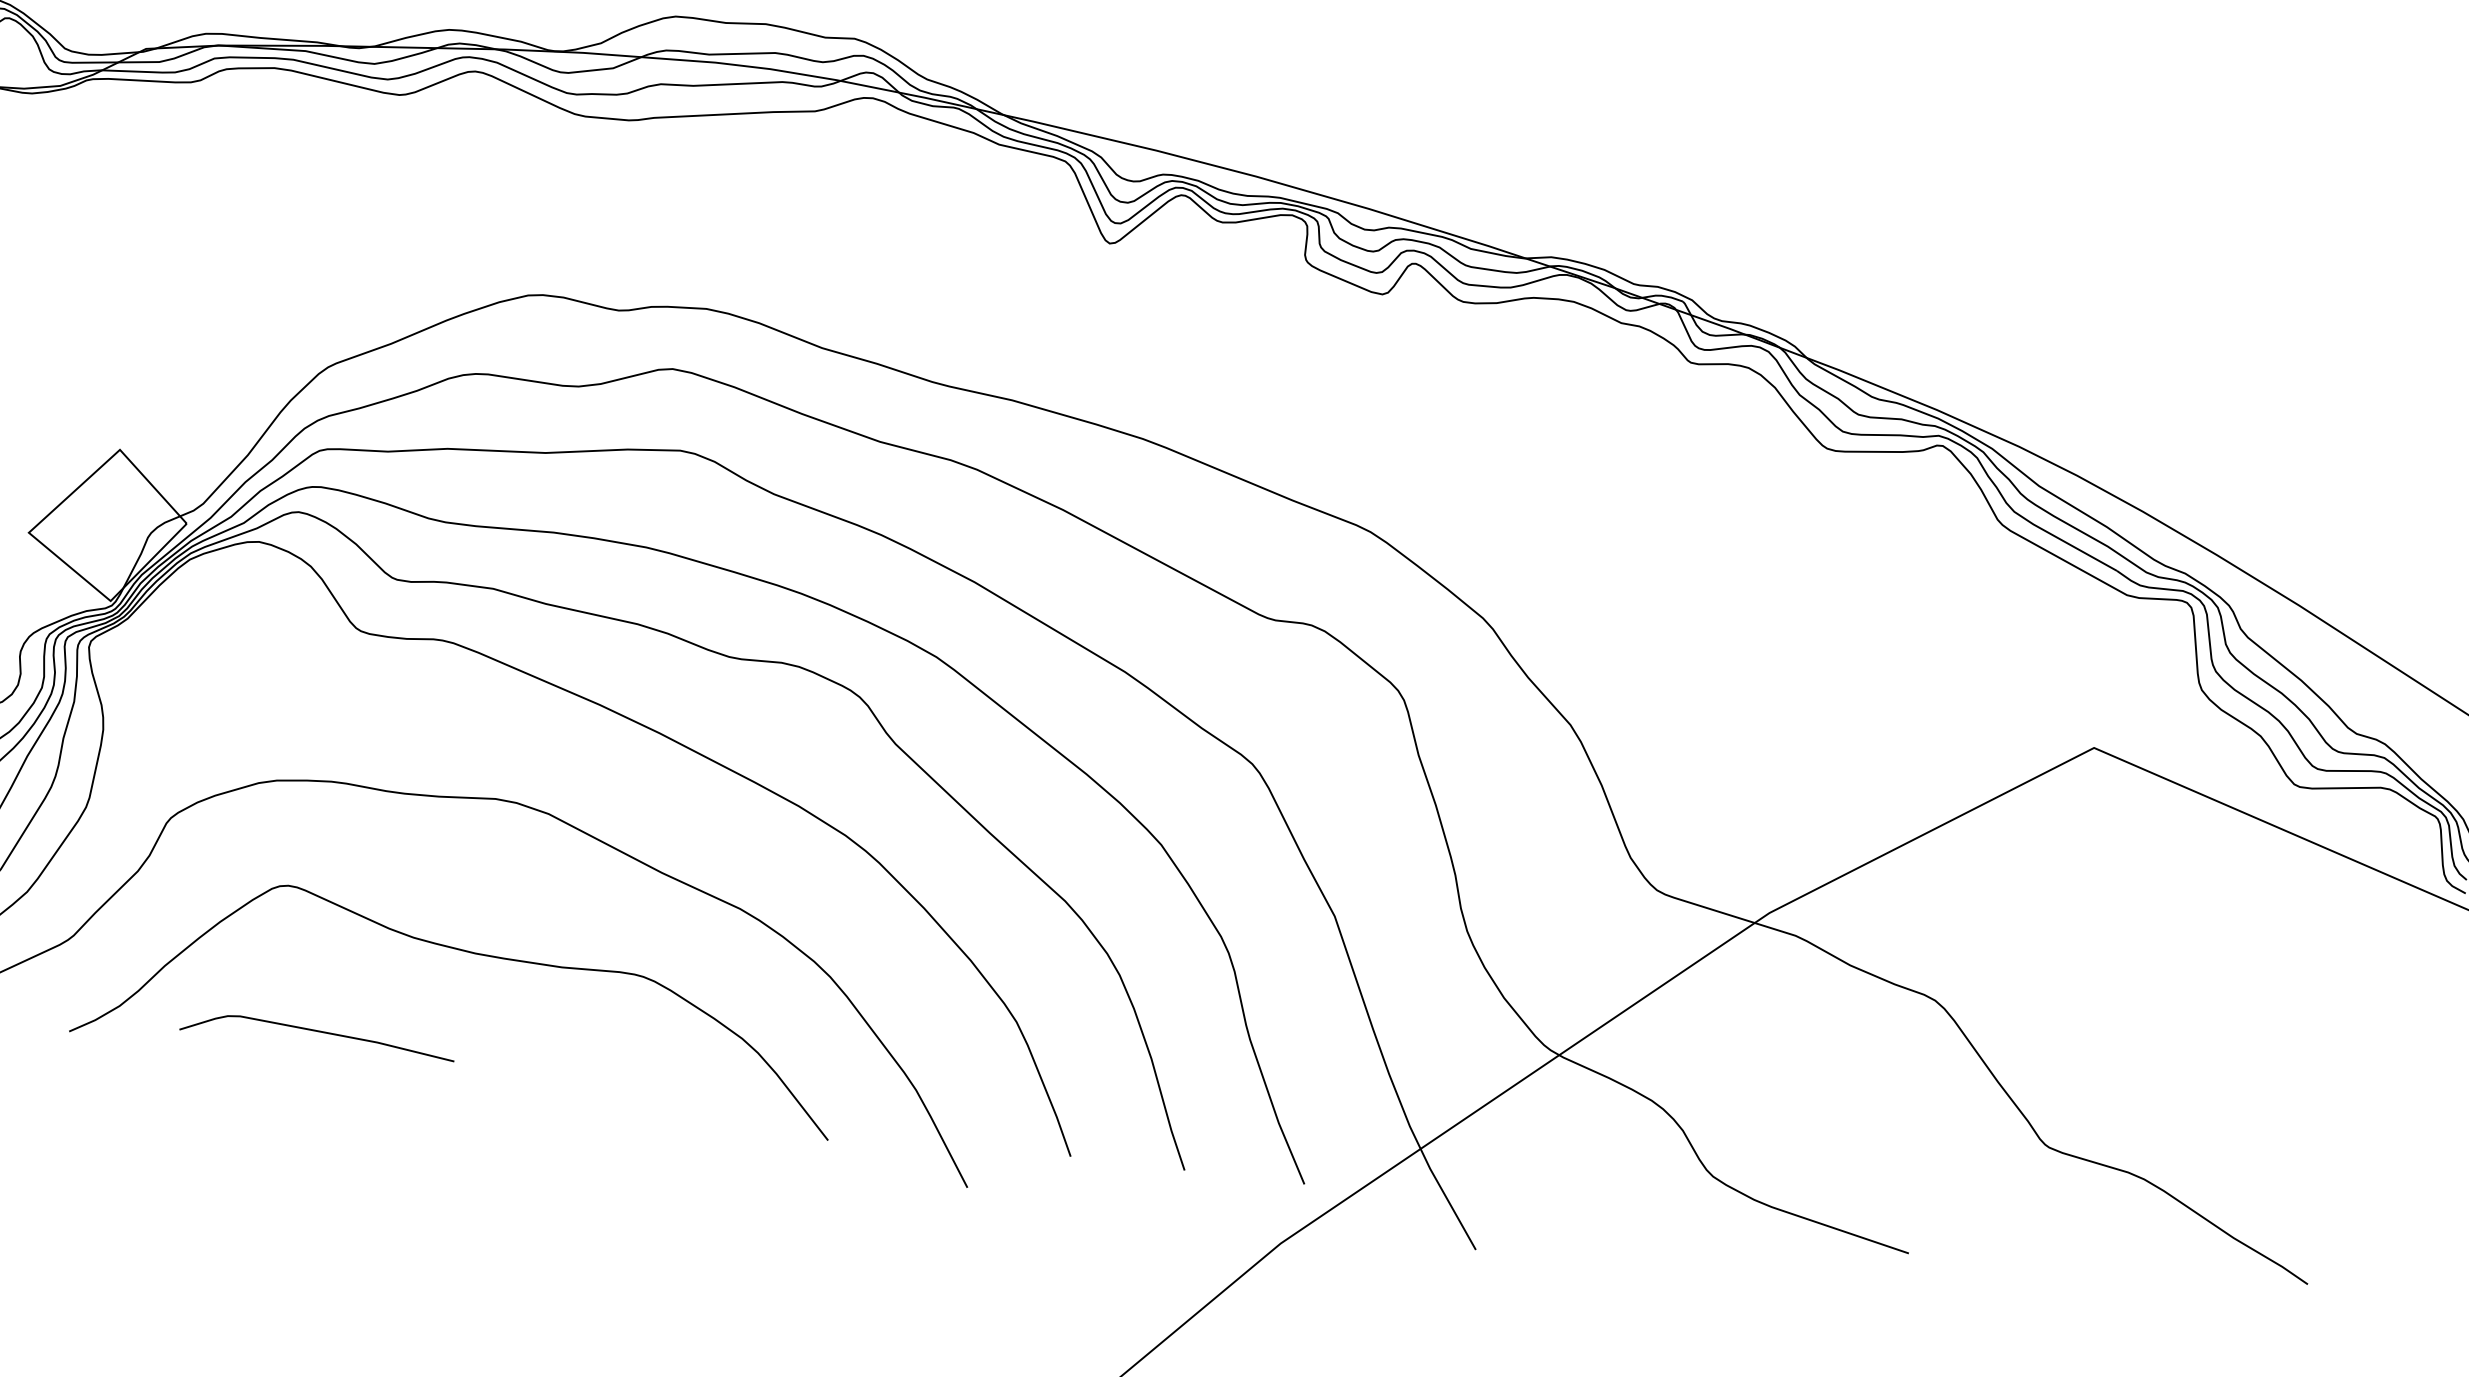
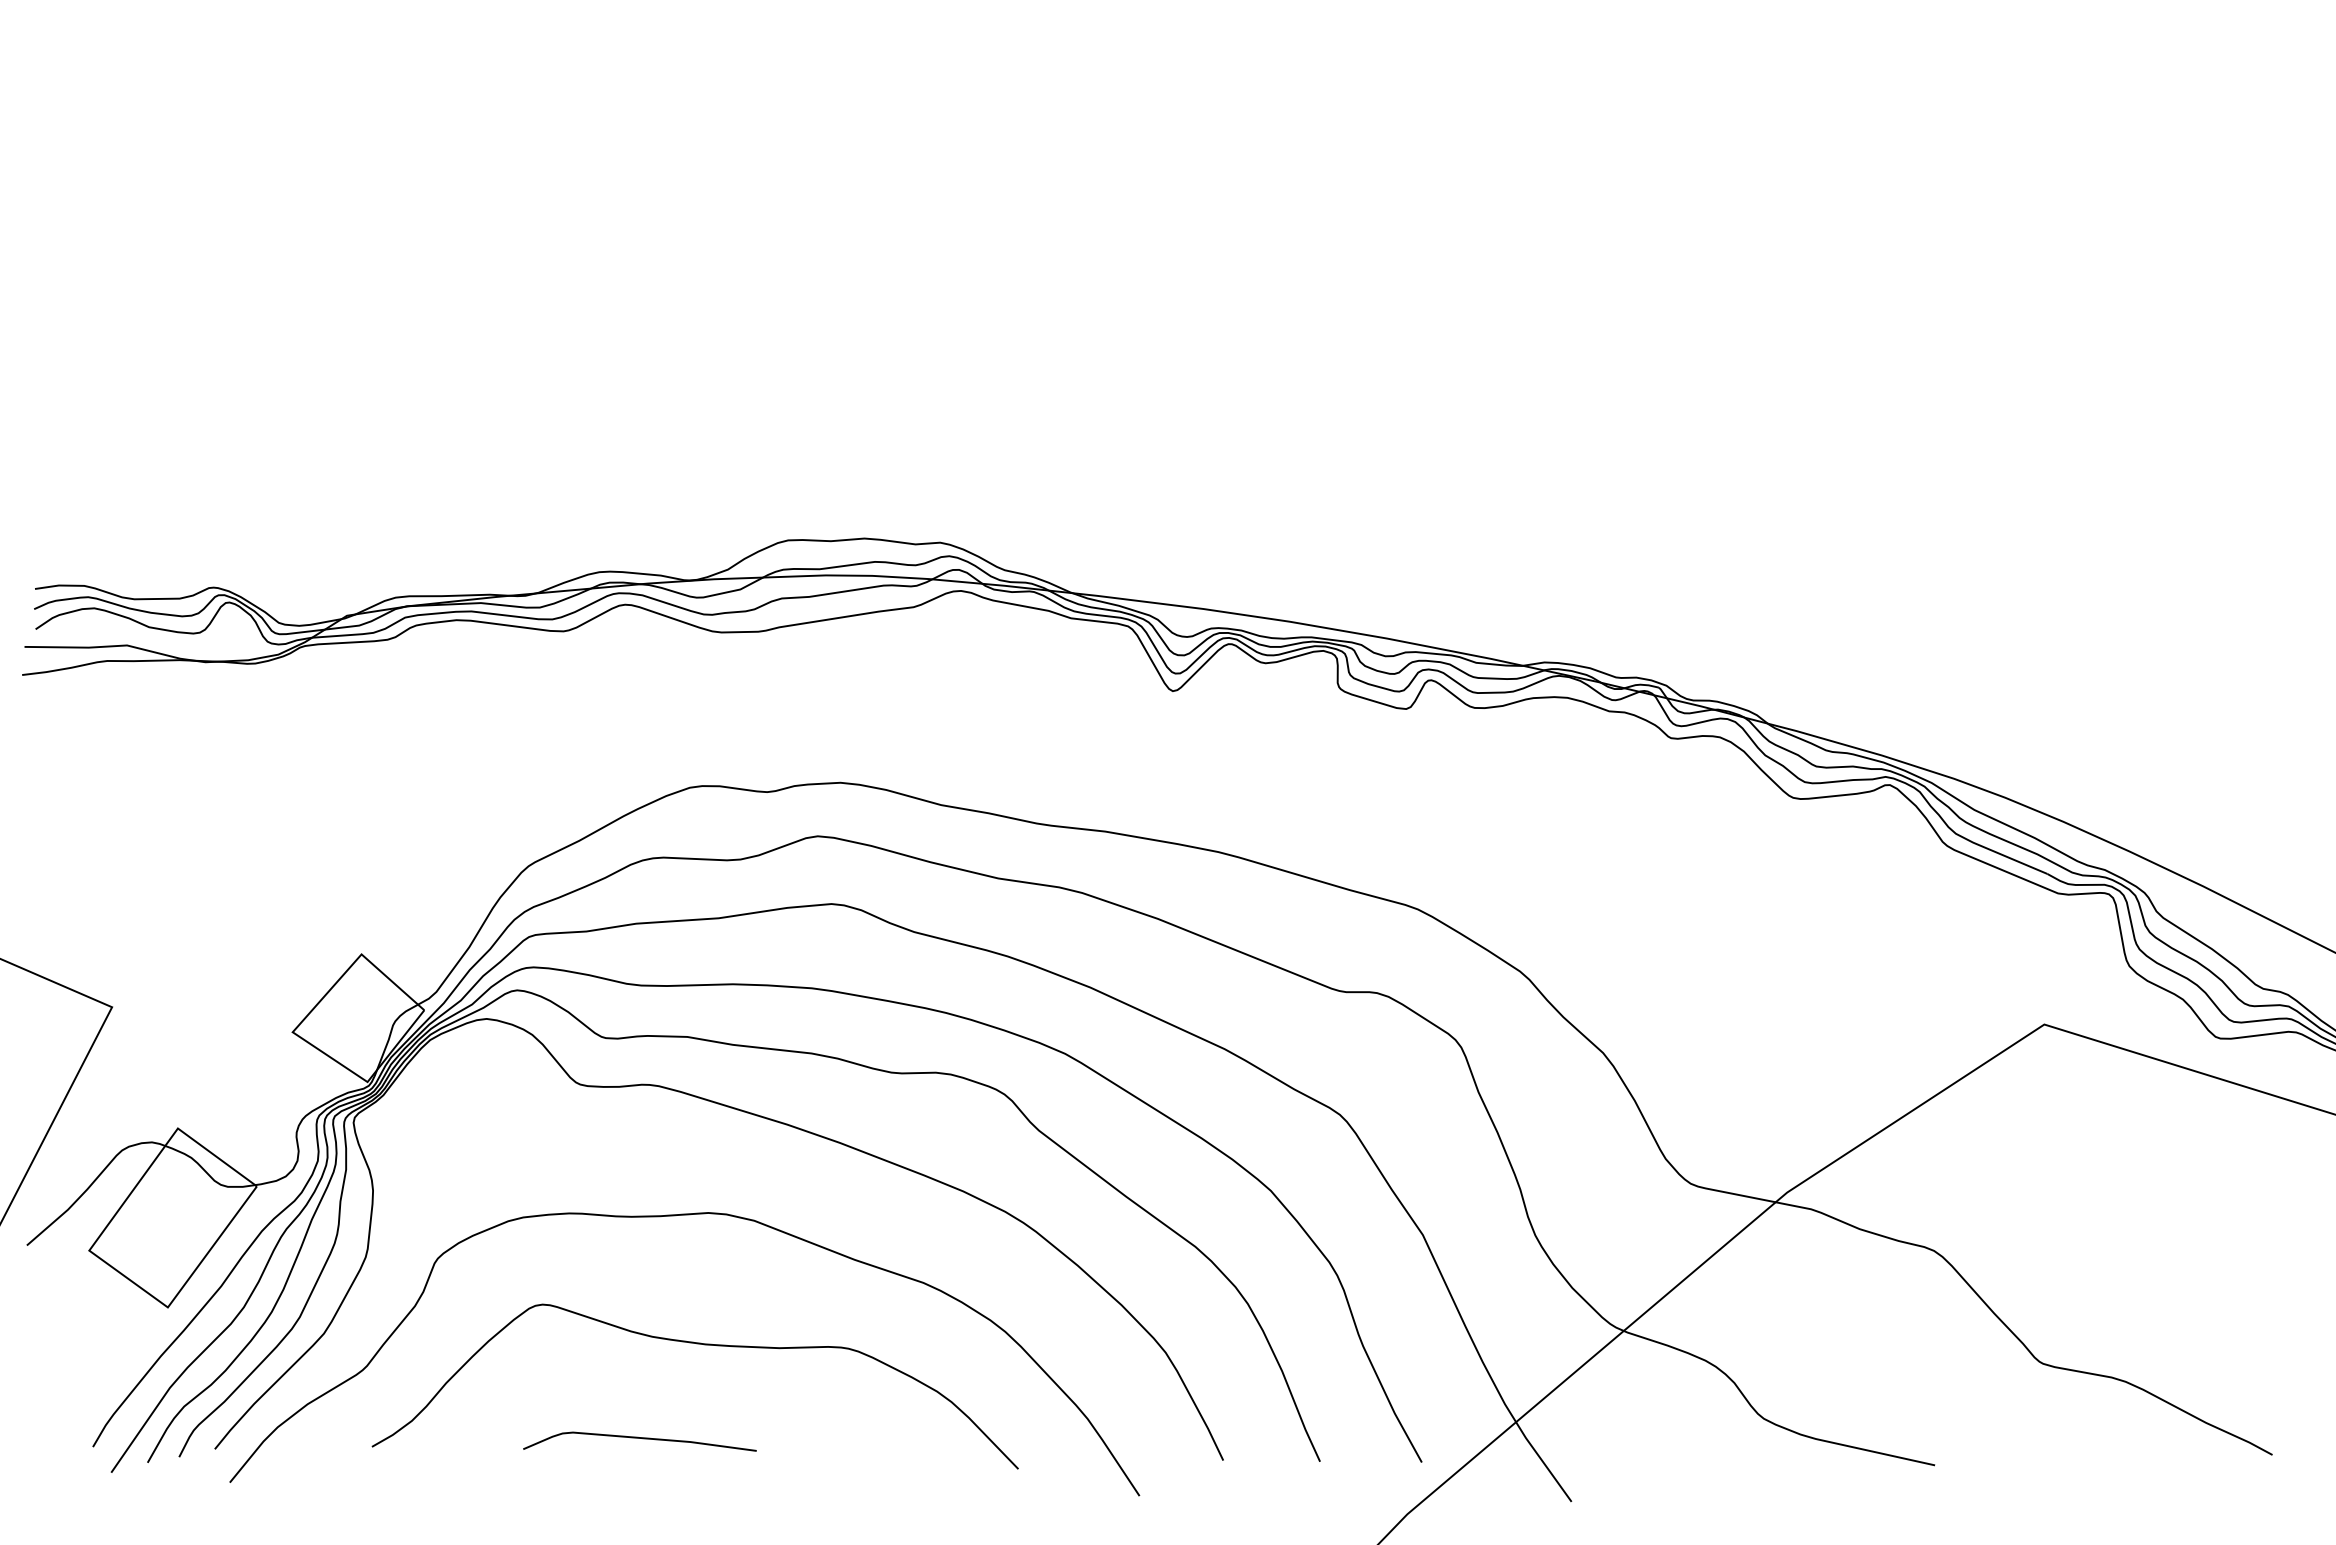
curve: (317, 1031) -> (639, 1438), moved

